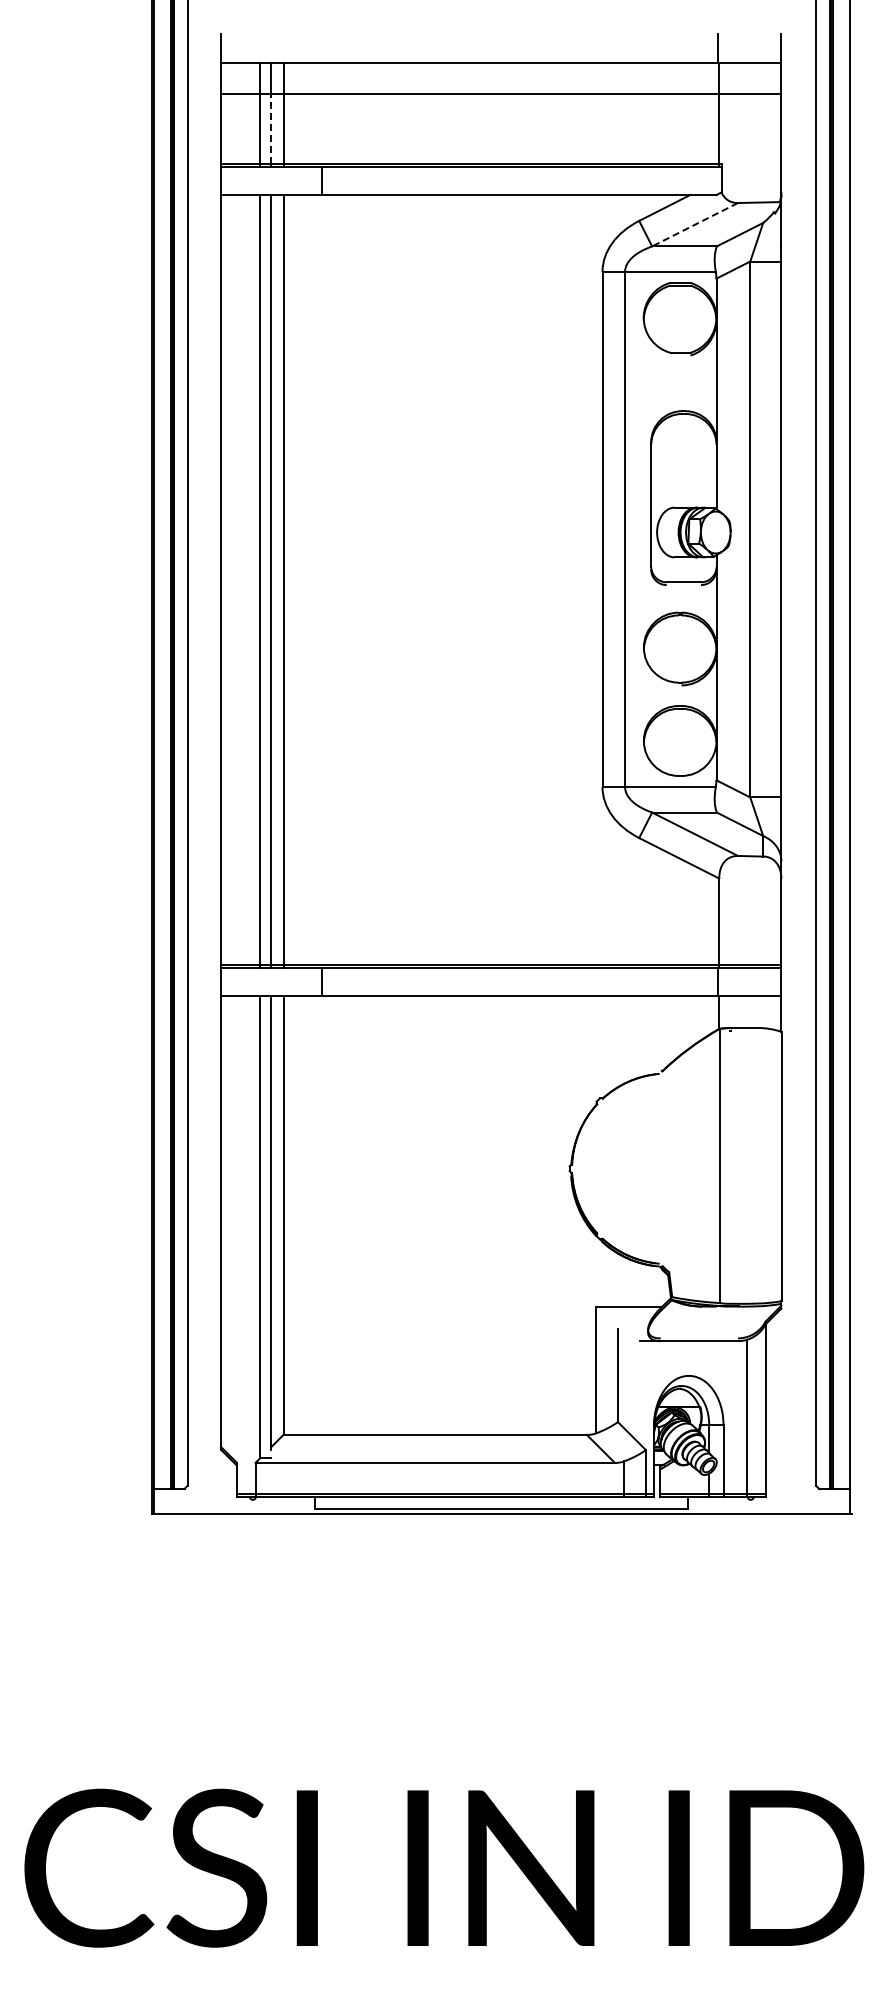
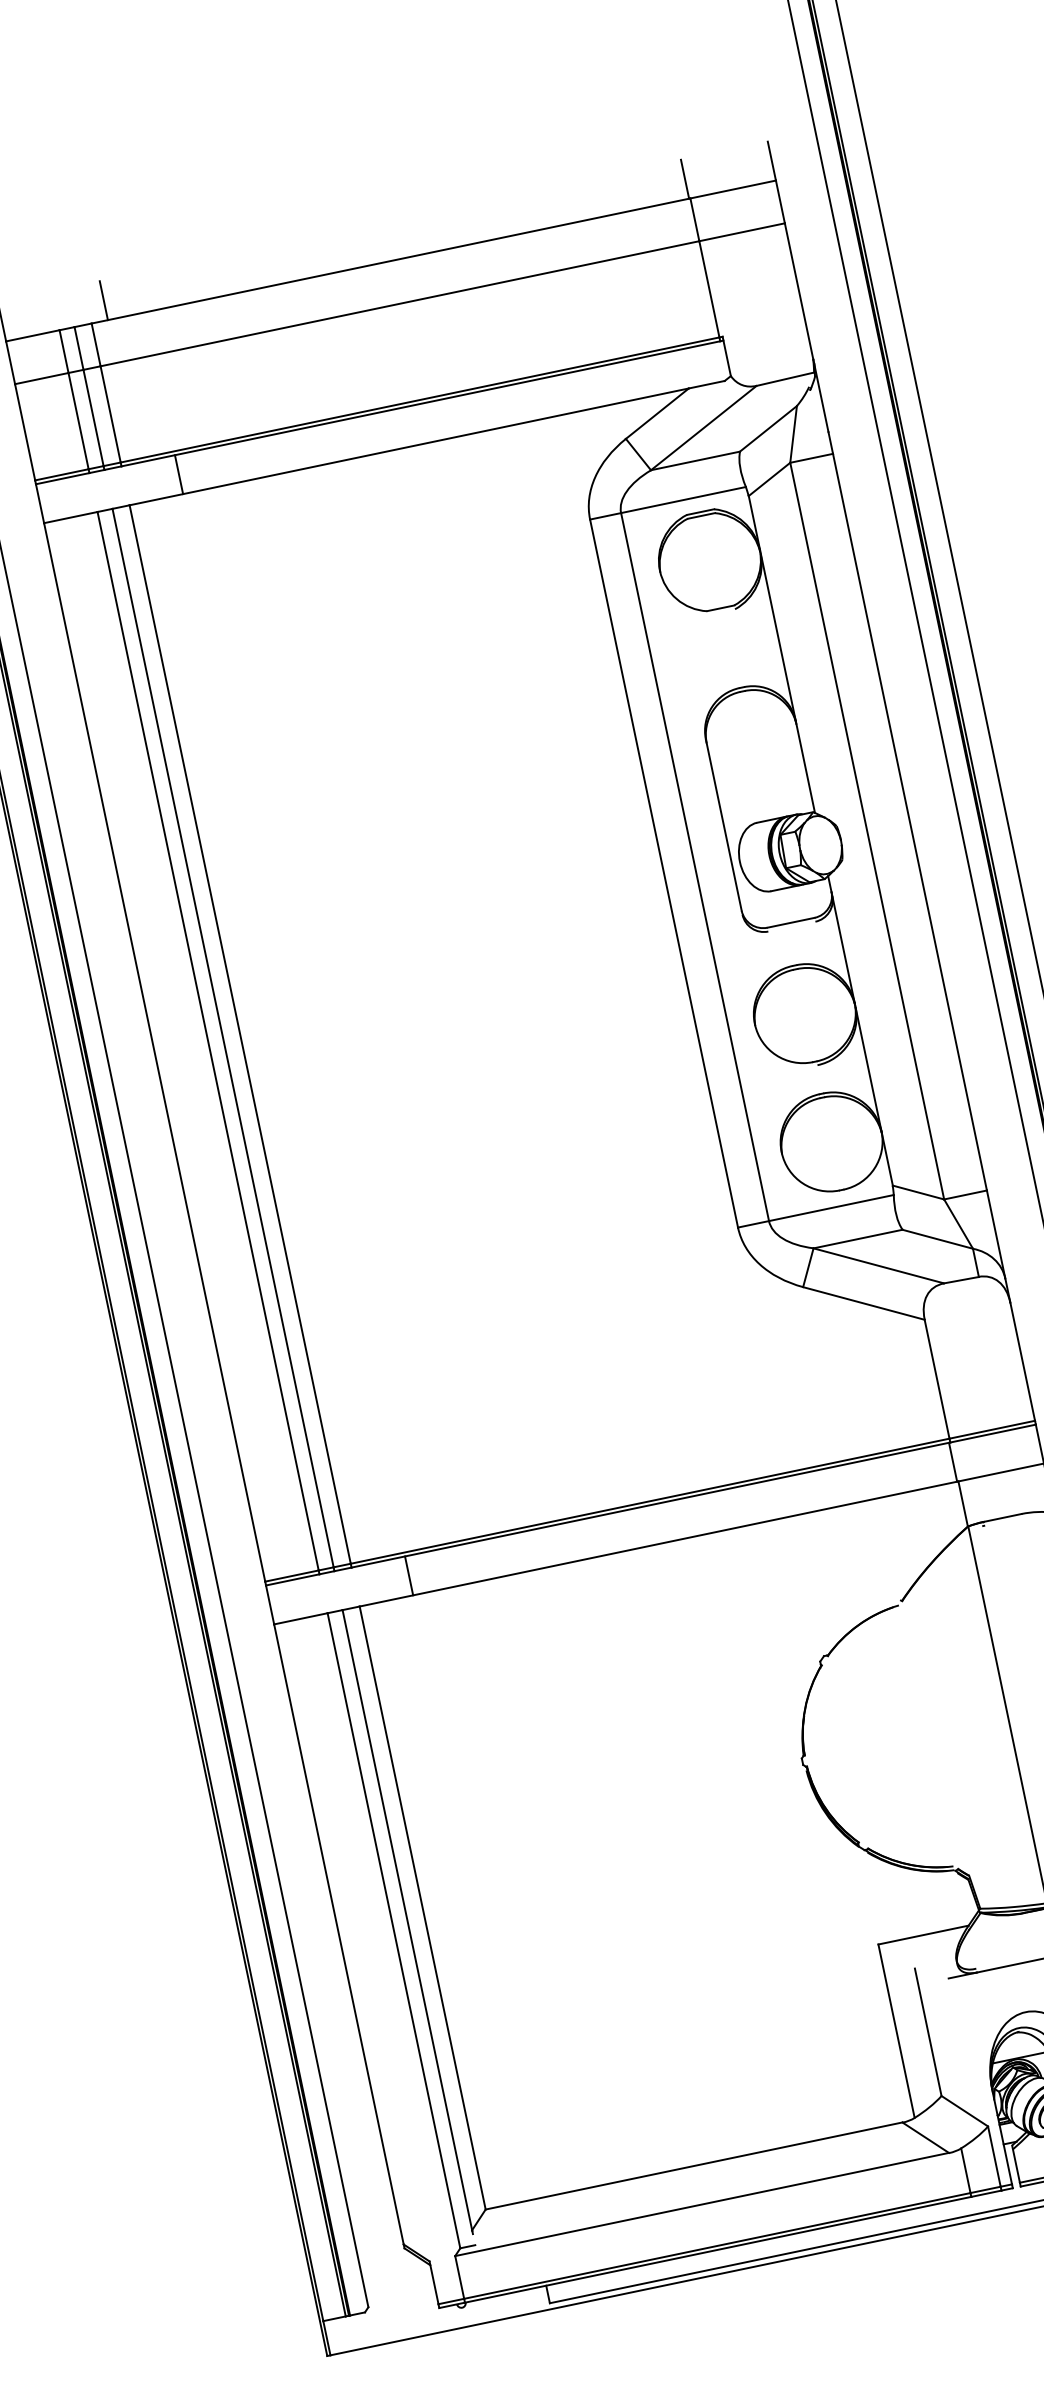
line: (295, 48) -> (103, 300), added
line: (271, 128) -> (93, 417), dashed -> solid
line: (694, 224) -> (702, 427), dashed -> solid

